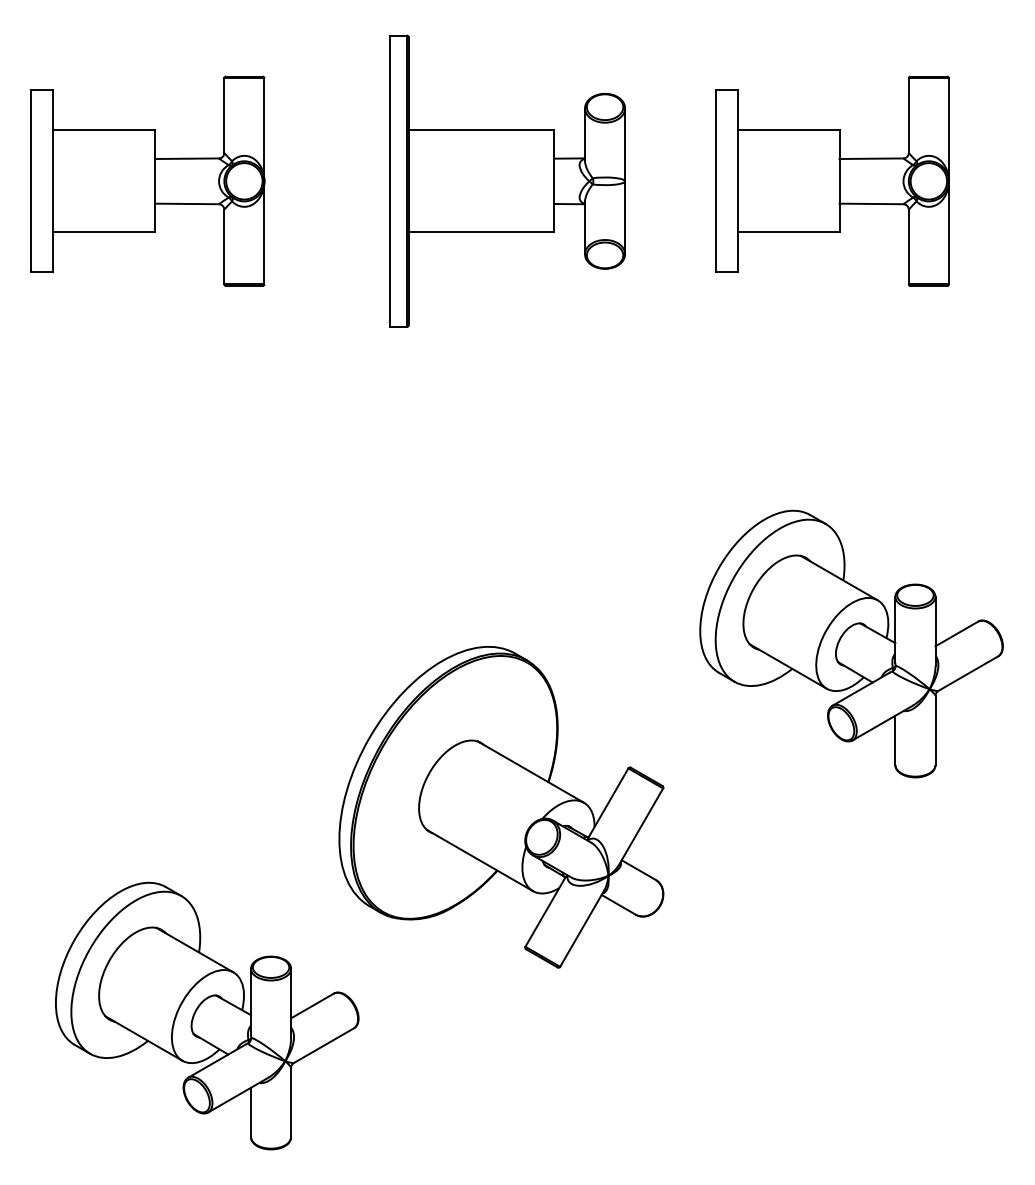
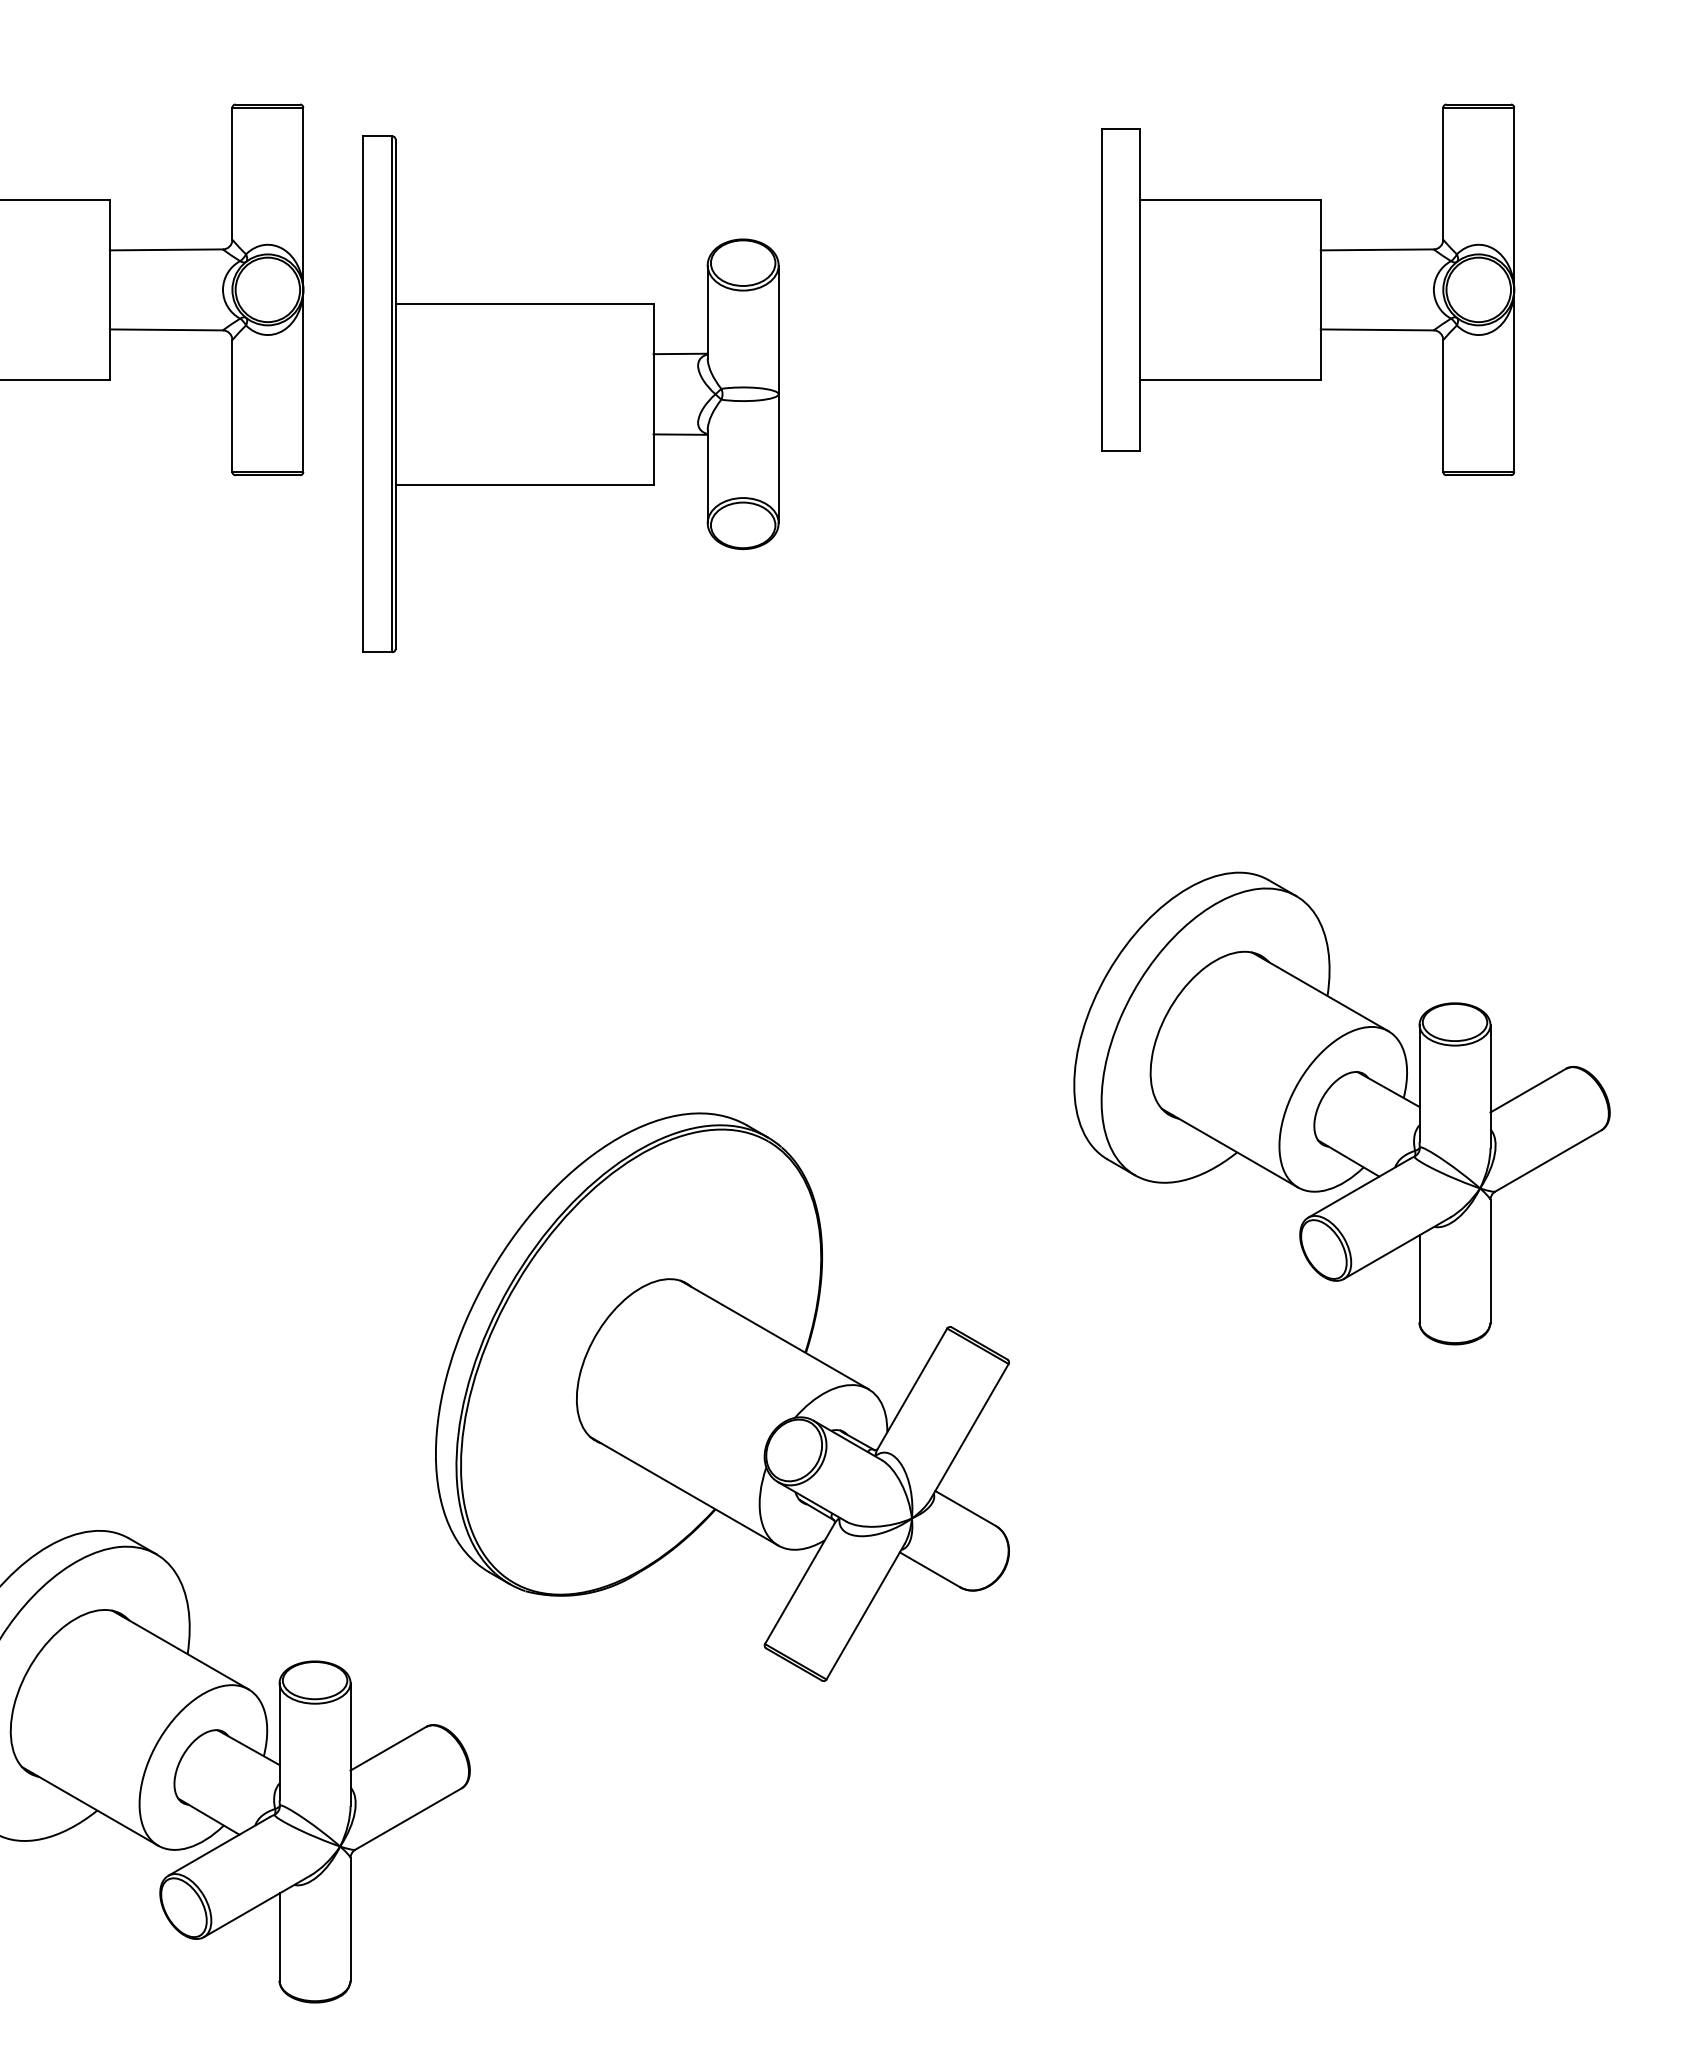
part: (507, 180) -> (570, 392), moved

